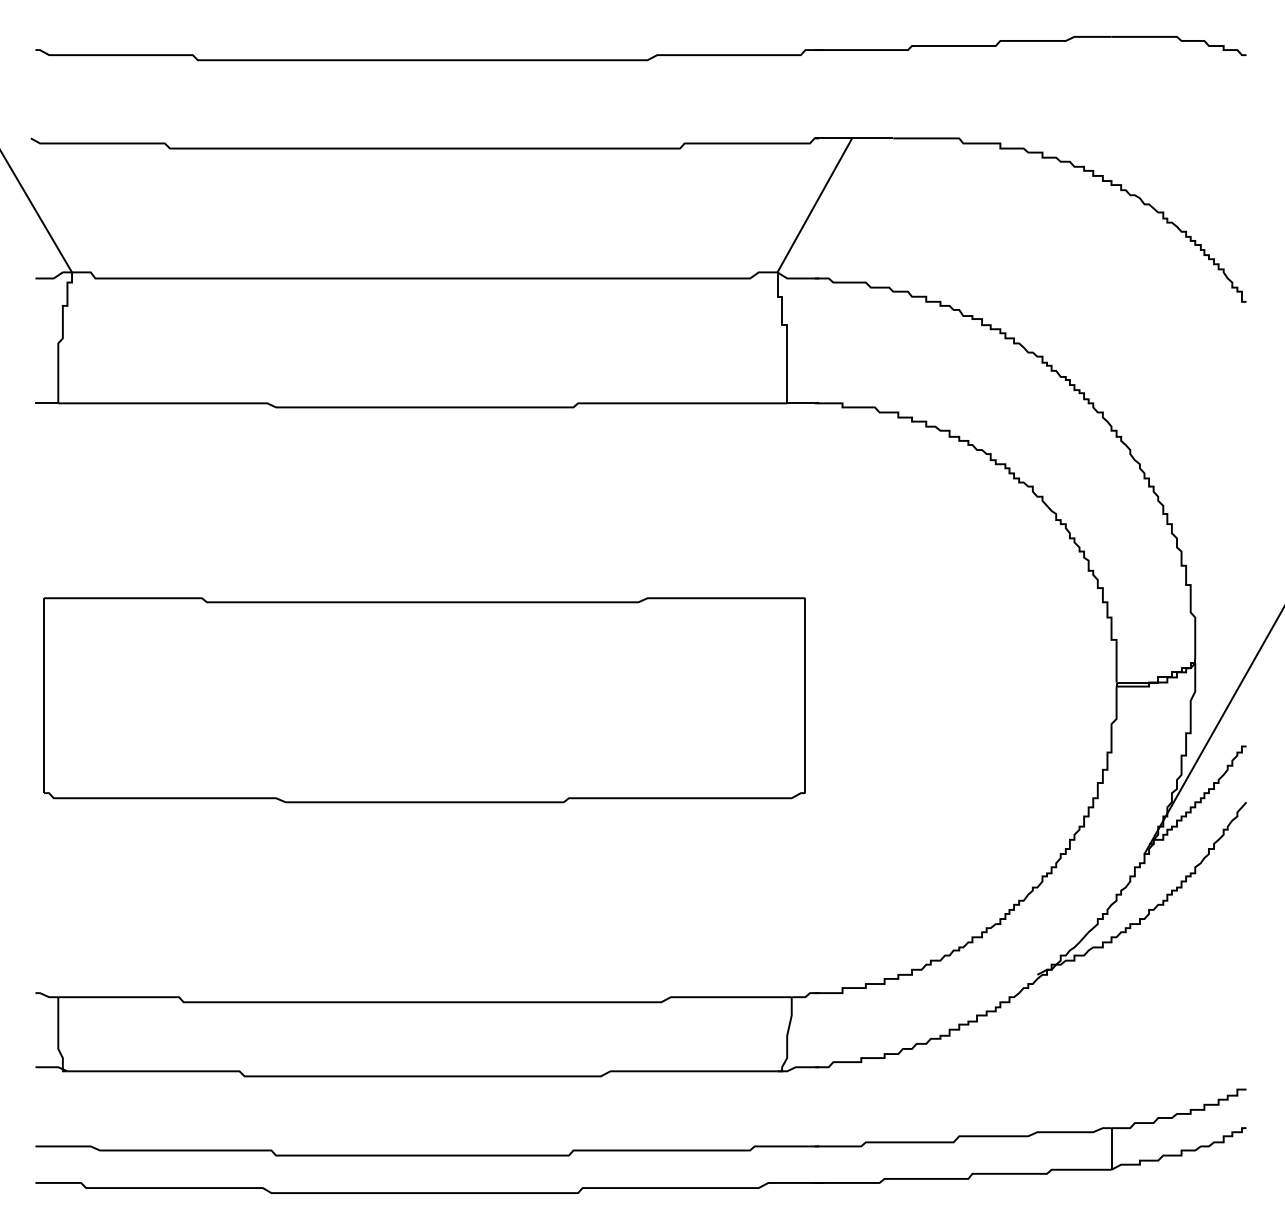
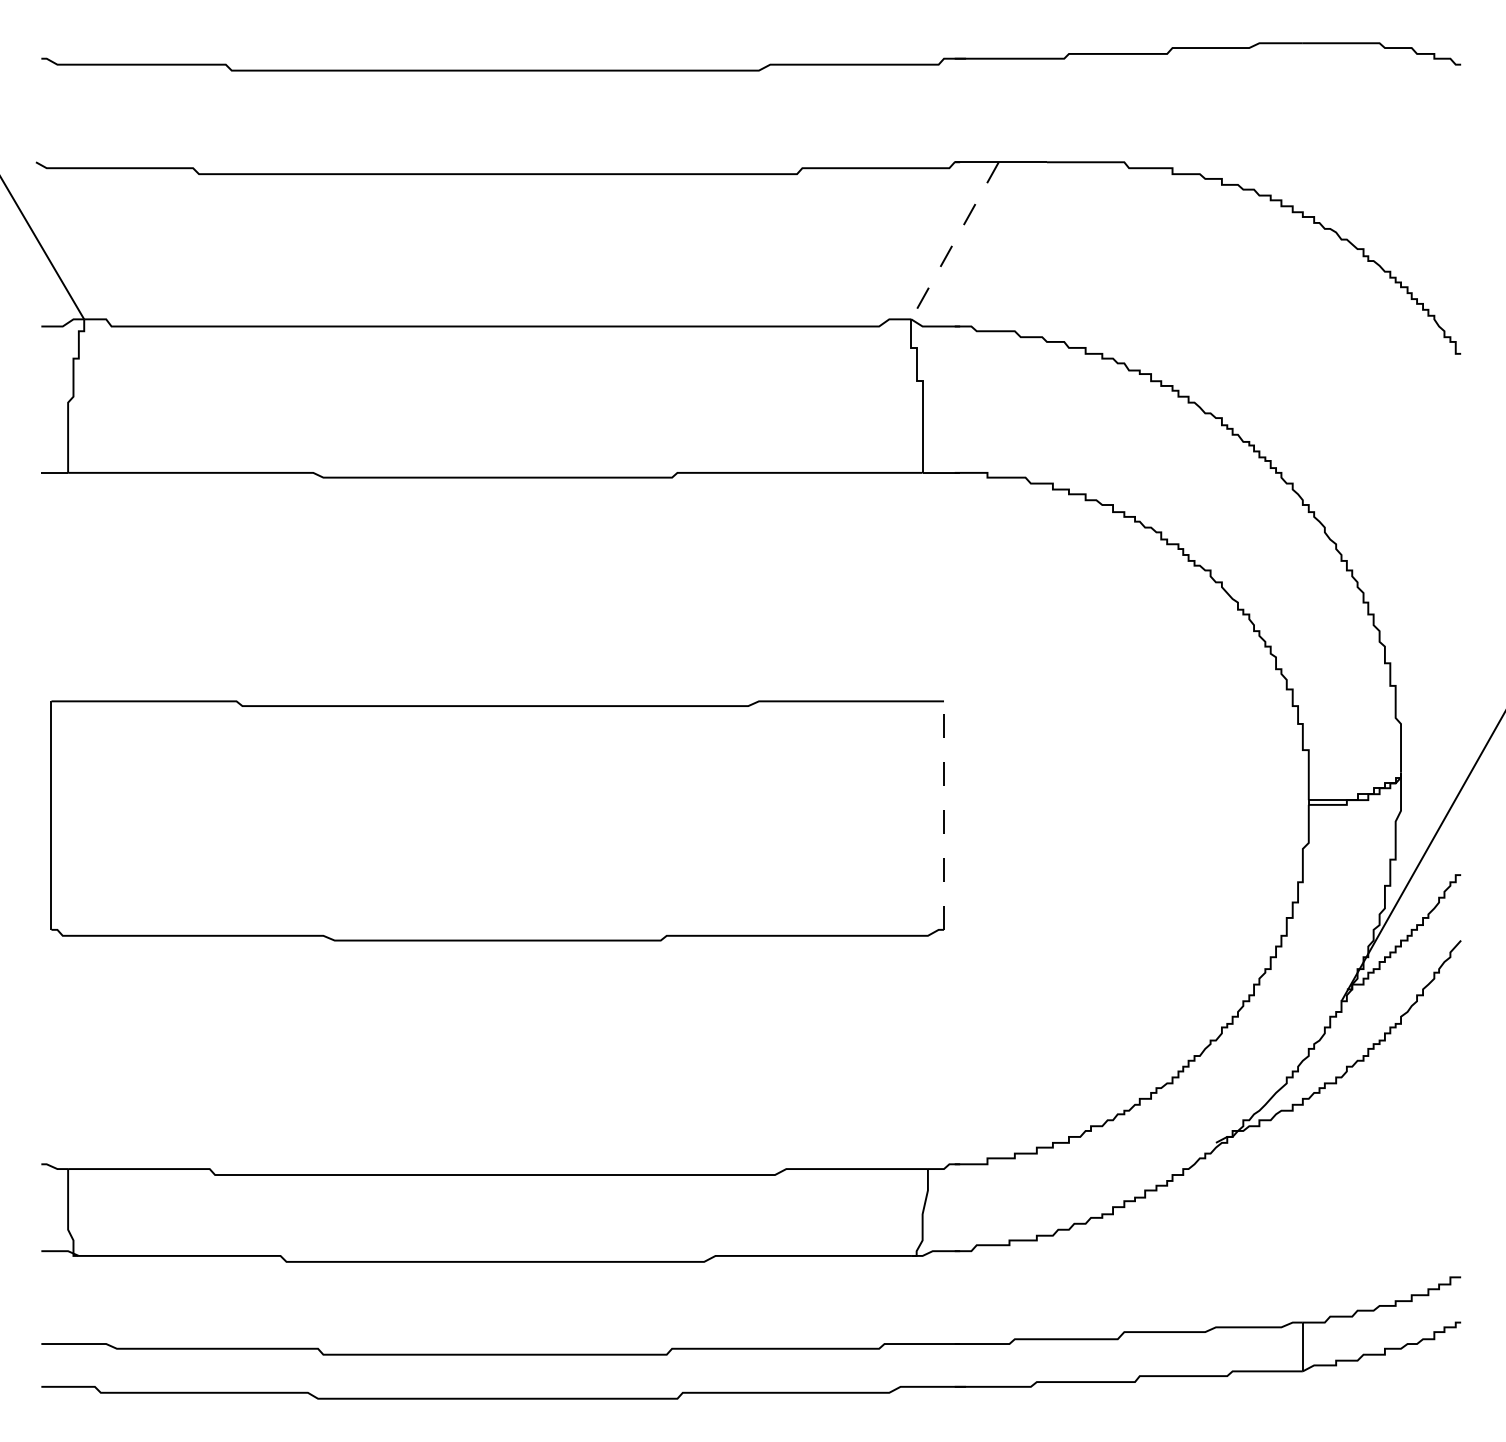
line: (815, 205) -> (955, 240), solid -> dashed
line: (805, 695) -> (944, 815), solid -> dashed

